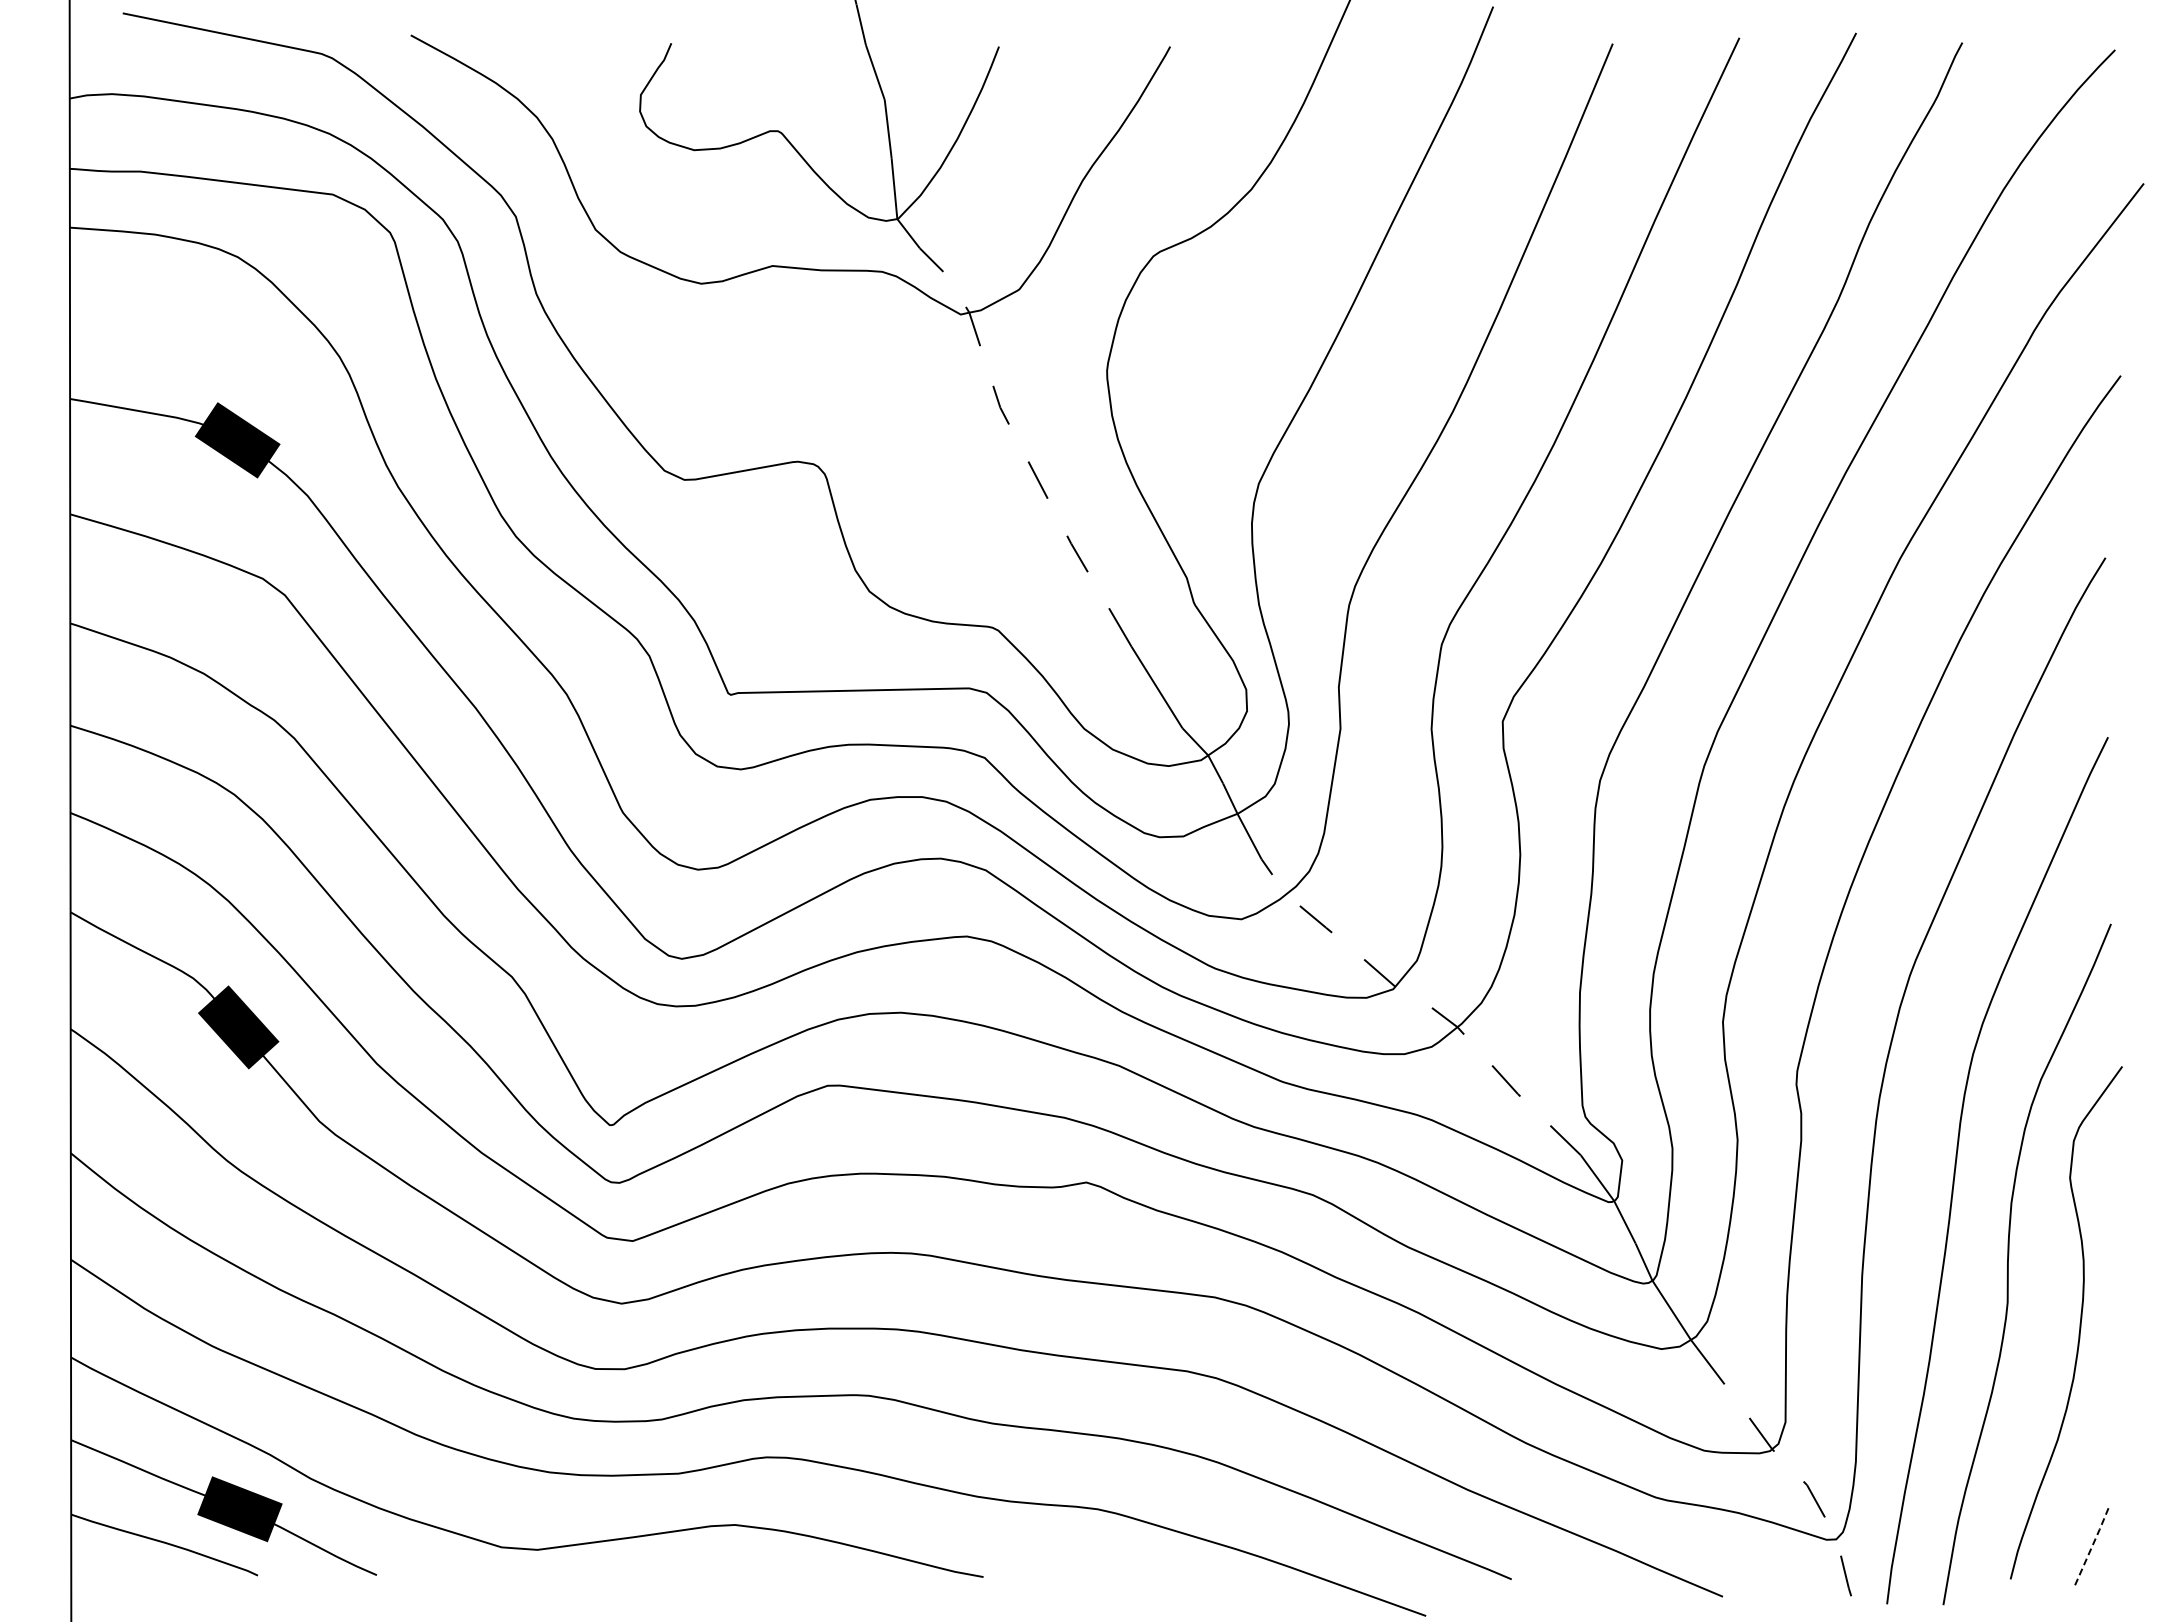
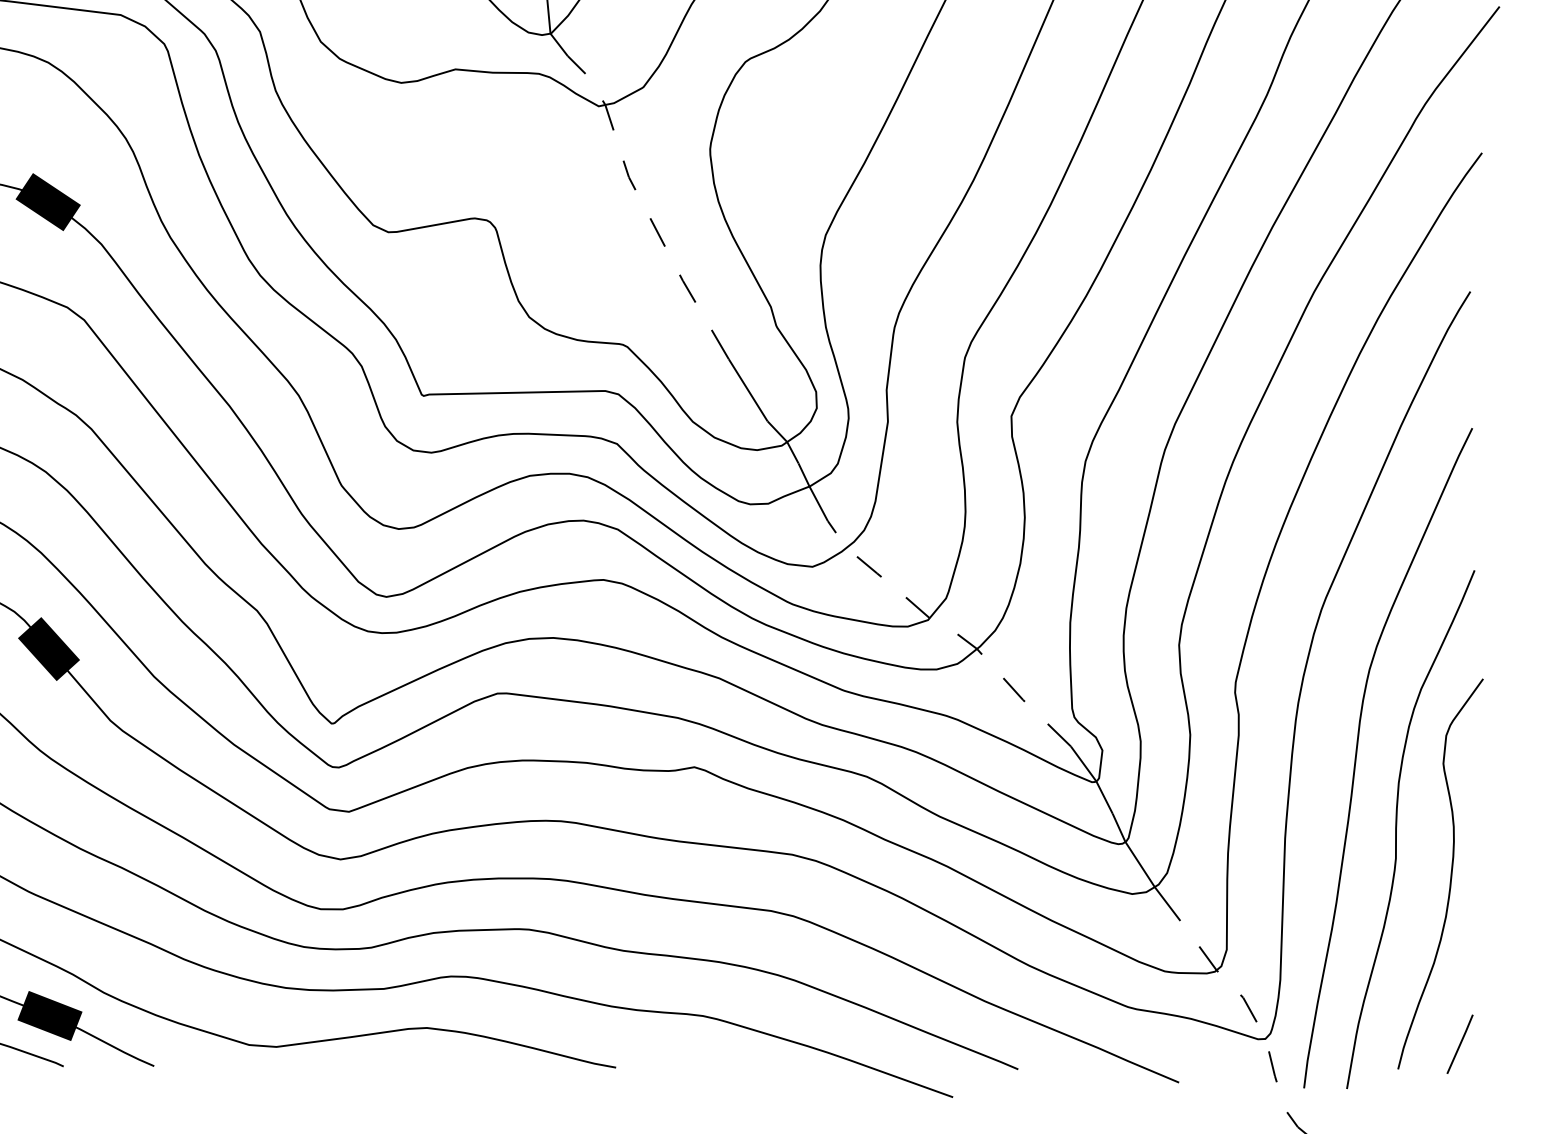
line: (2092, 1545) -> (1460, 1043), dashed -> solid

